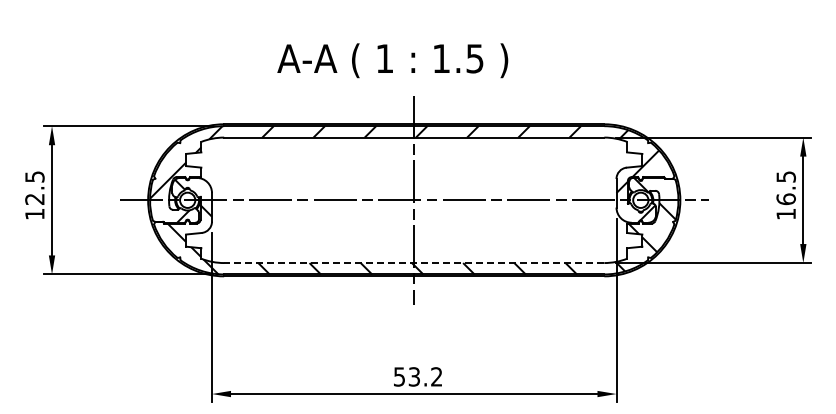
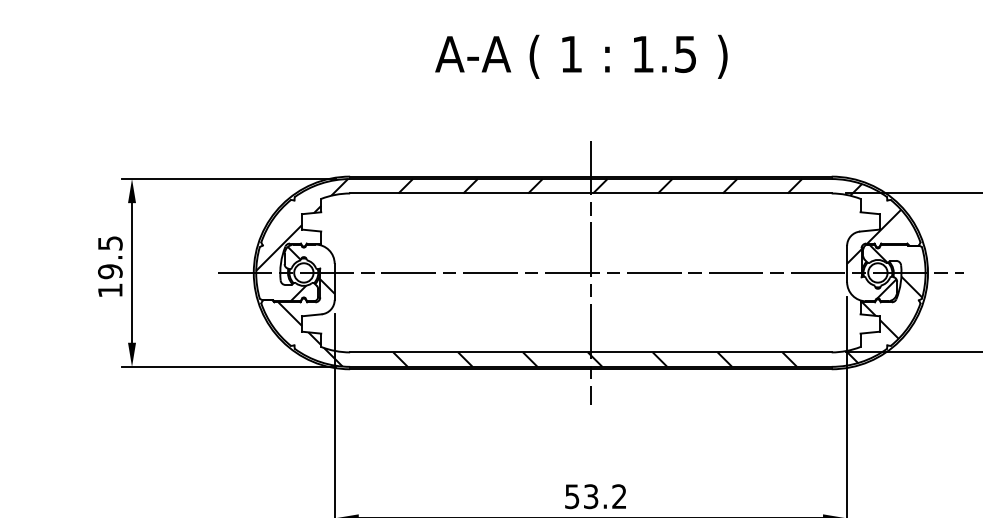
text: (392, 60) -> (581, 56), moved
text: (34, 199) -> (109, 271), 12.5 -> 19.5
line: (413, 263) -> (589, 352), dashed -> solid

